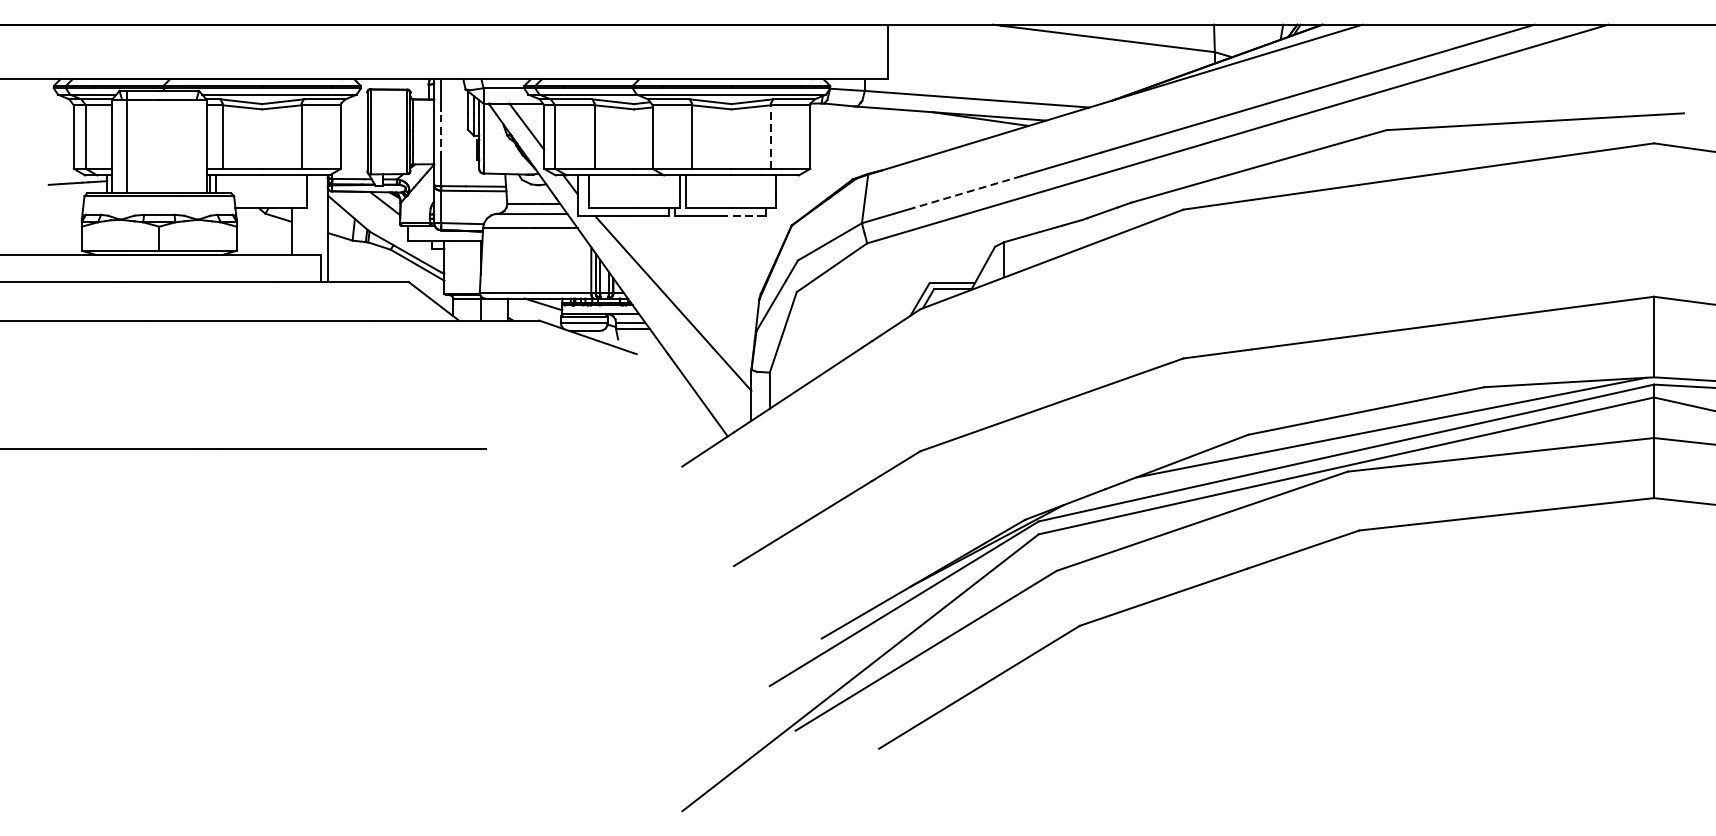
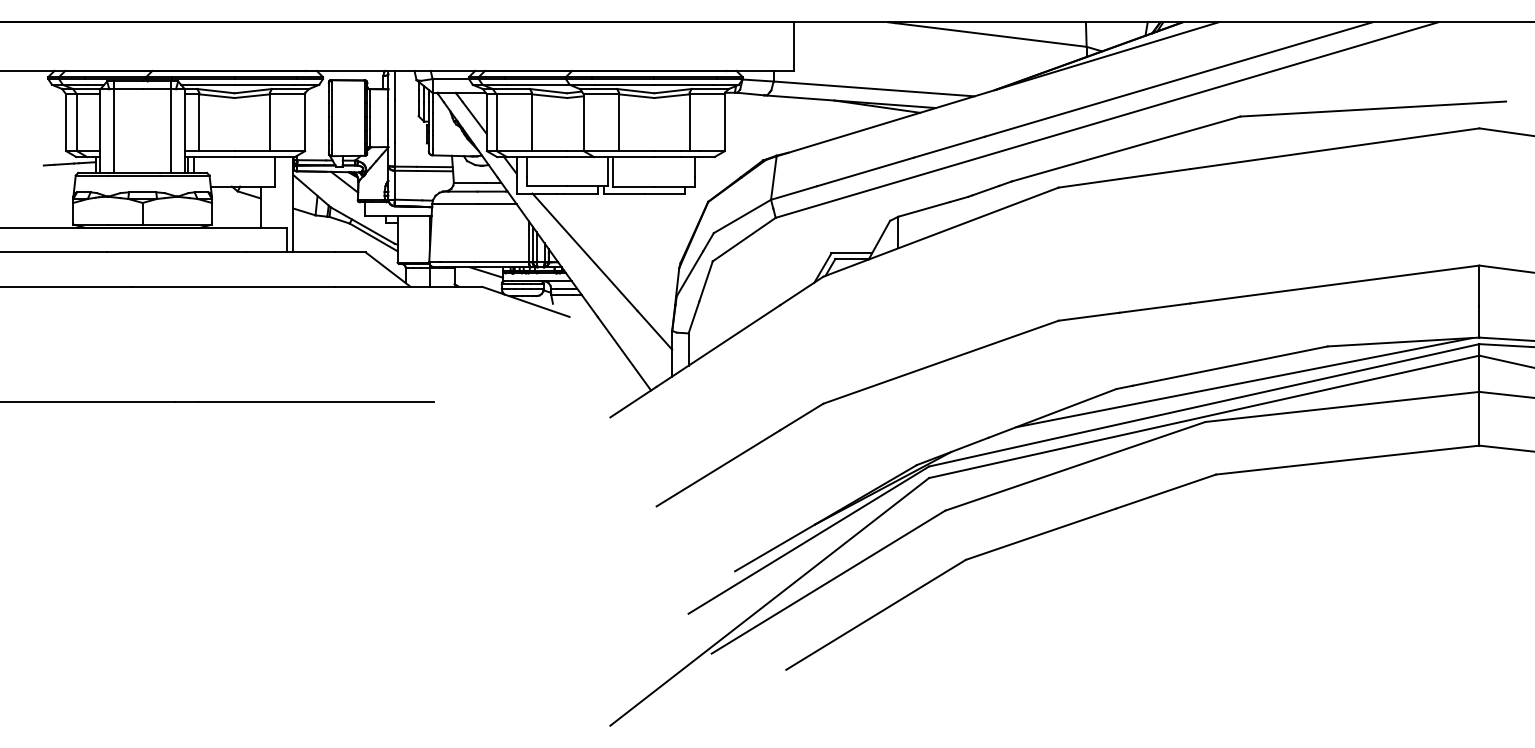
line: (440, 135) -> (394, 121), dashed -> solid
line: (770, 136) -> (689, 122), dashed -> solid
line: (191, 142) -> (171, 127), added
line: (967, 192) -> (865, 172), dashed -> solid
line: (741, 216) -> (663, 193), dashed -> solid

